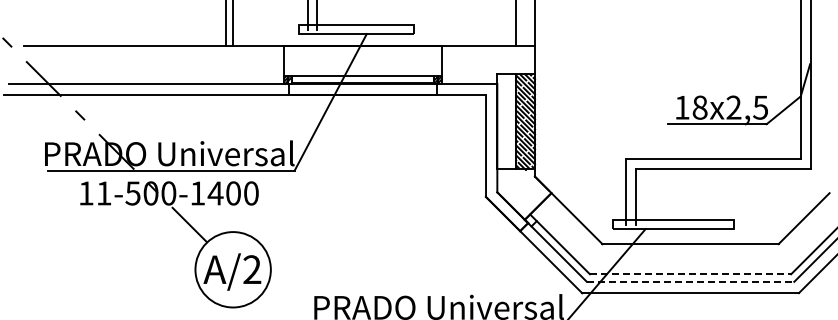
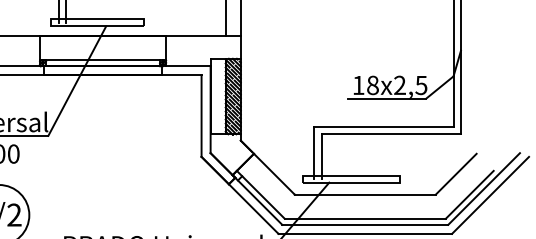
line: (690, 274) -> (365, 218), dashed -> solid
line: (690, 281) -> (365, 224), dashed -> solid

